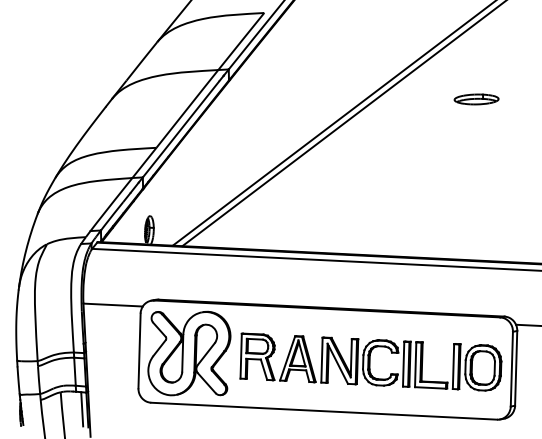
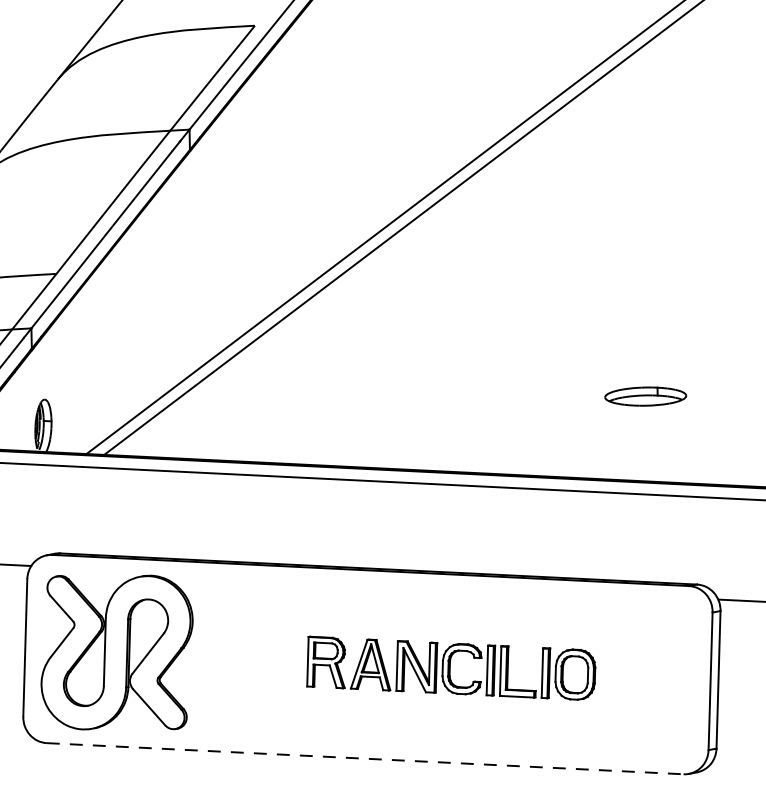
part: (476, 99) -> (645, 396), moved
part: (370, 361) -> (450, 667), size x0.6
line: (324, 411) -> (365, 759), solid -> dashed

